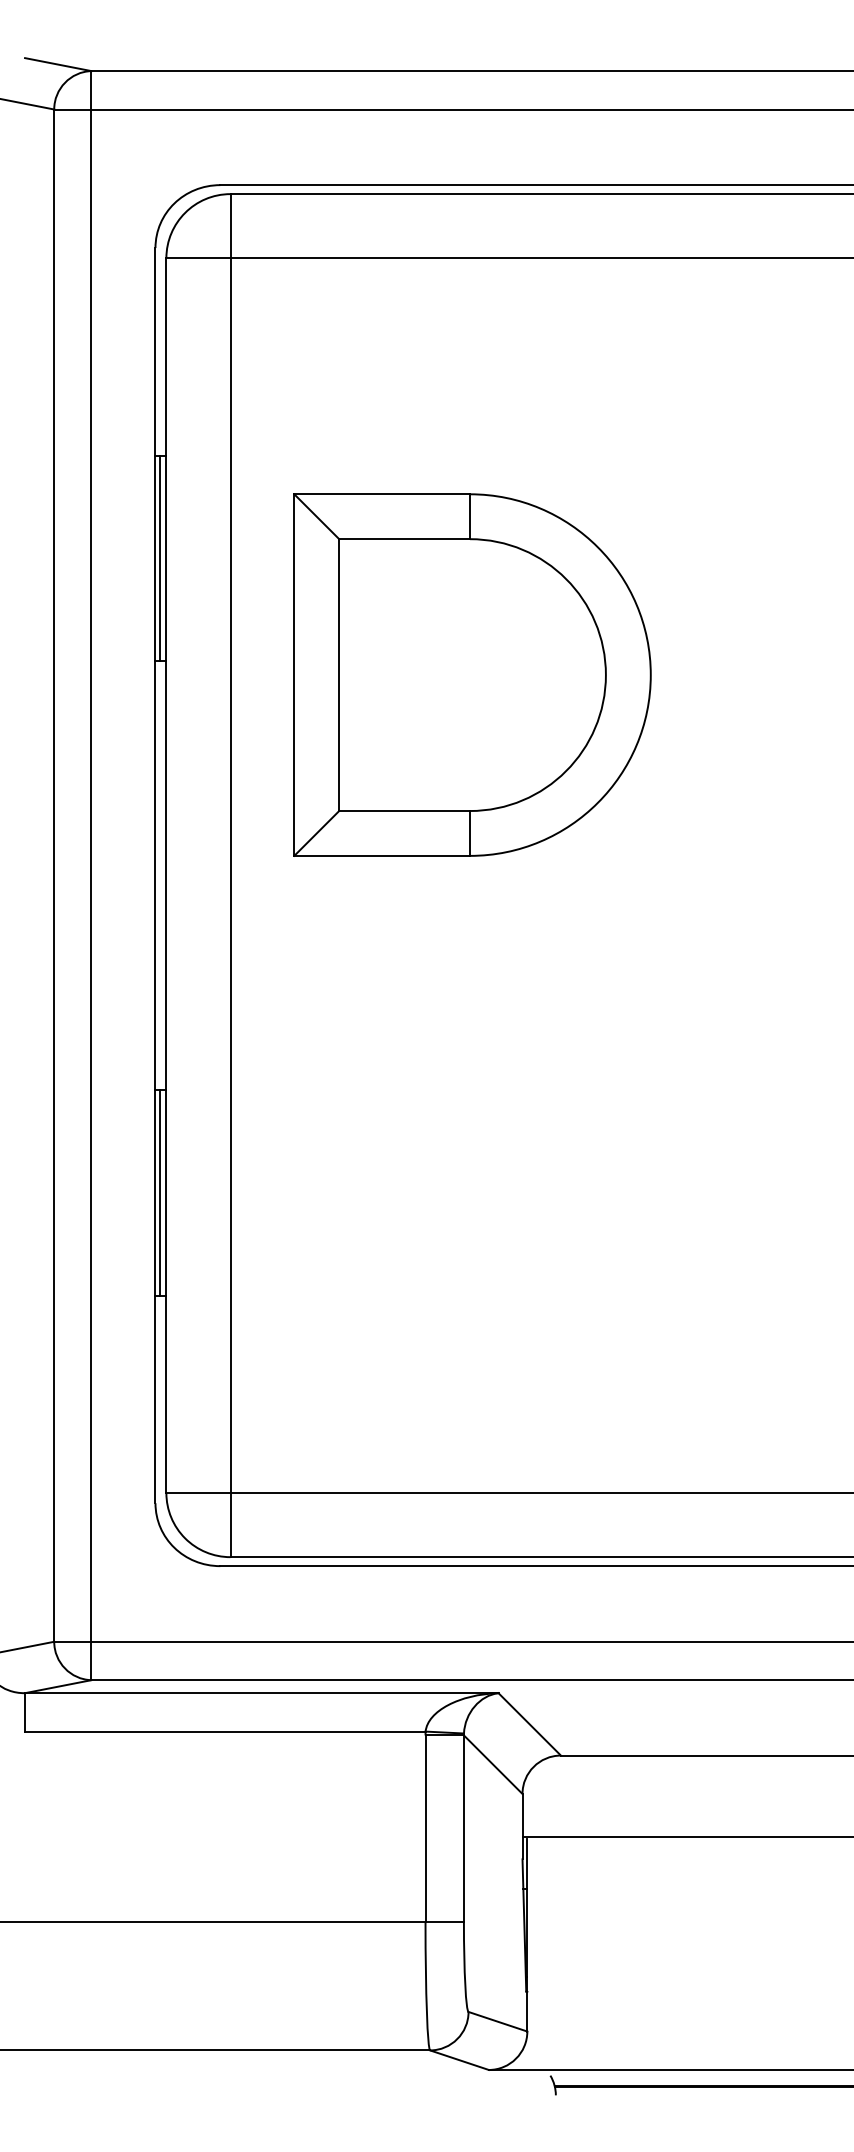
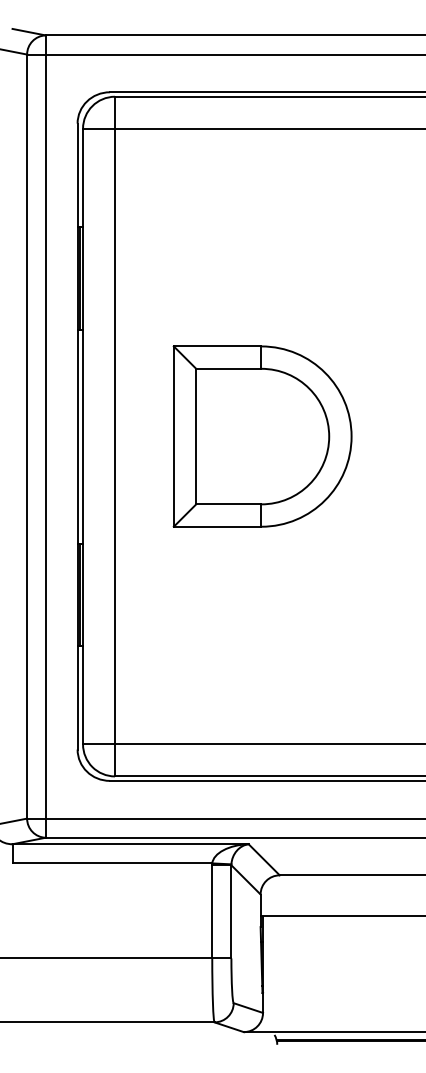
part: (472, 674) -> (262, 436), moved

